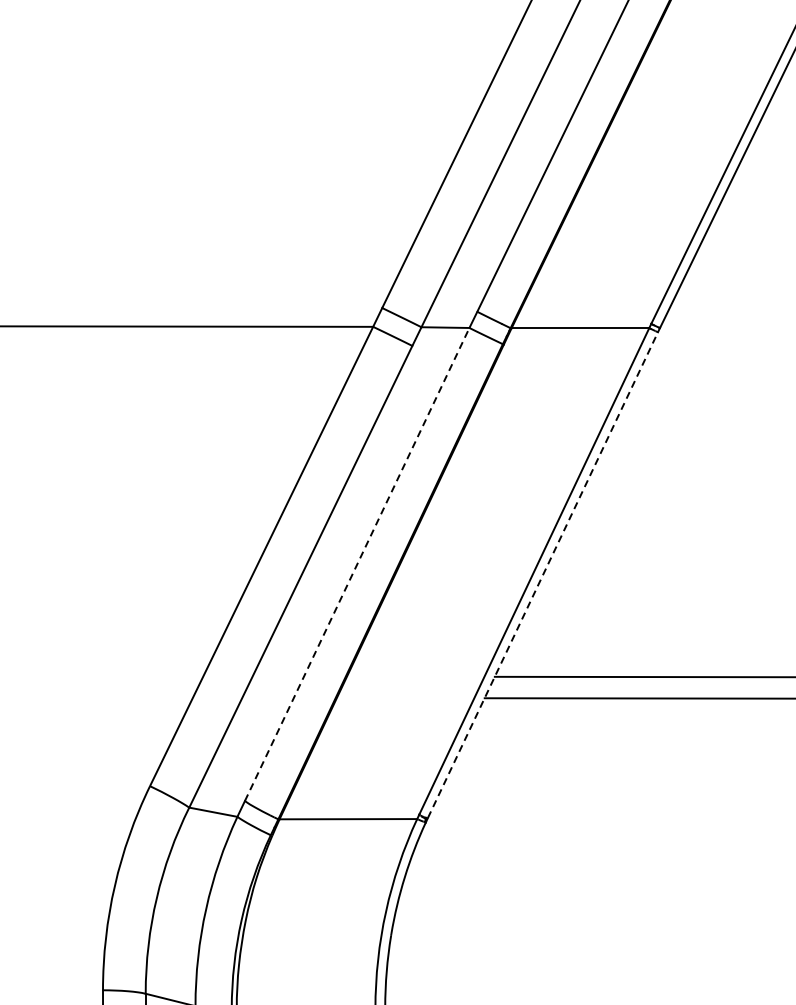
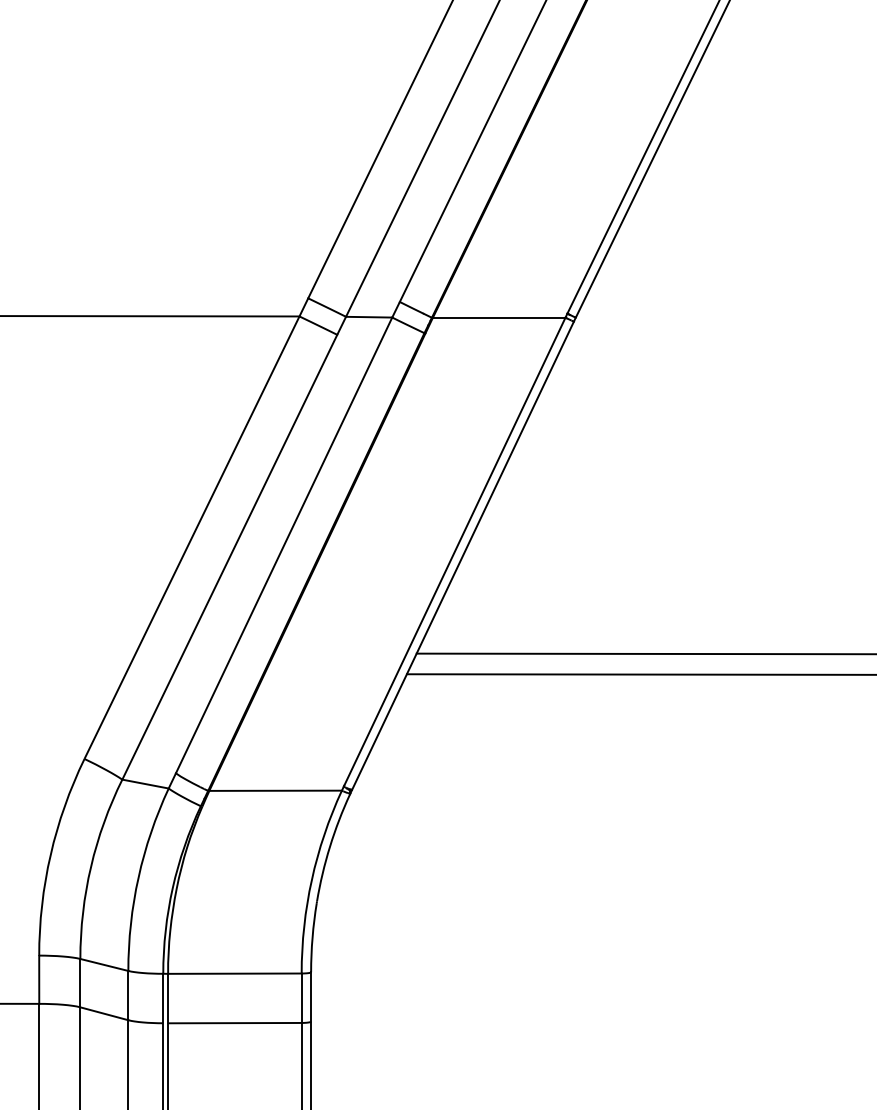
line: (357, 563) -> (284, 544), dashed -> solid
line: (543, 574) -> (463, 555), dashed -> solid

